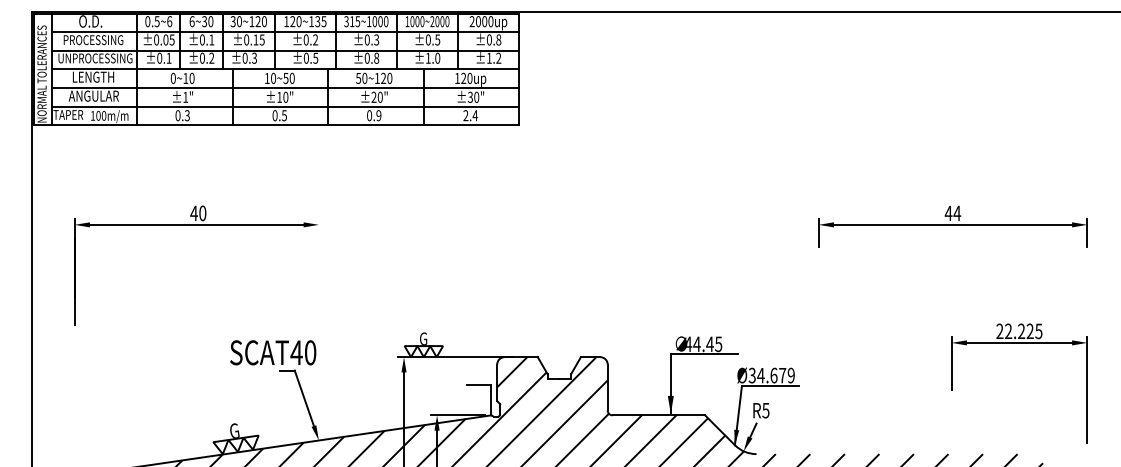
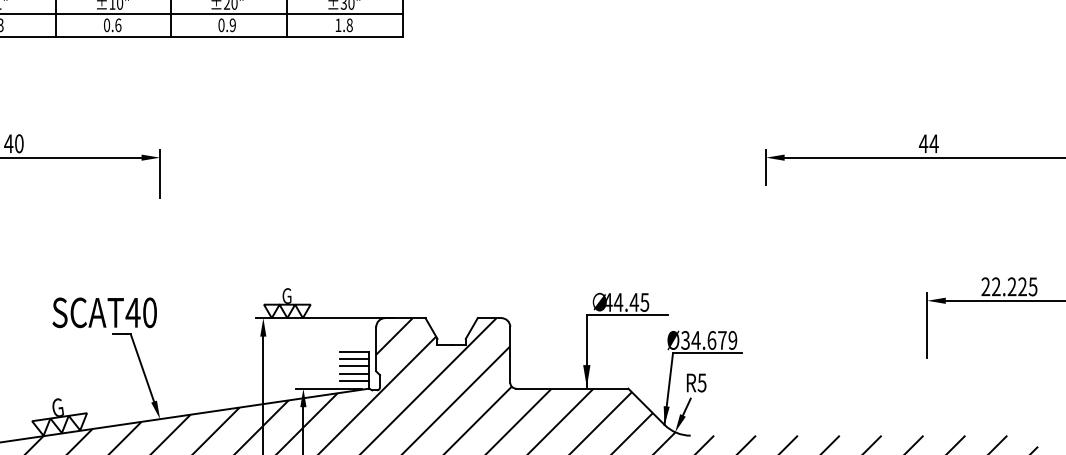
text: (284, 115) -> (118, 25), 0.5 -> 0.6
text: (470, 115) -> (343, 25), 2.4 -> 1.8
line: (318, 238) -> (159, 174), added
line: (478, 390) -> (353, 358), added
line: (478, 397) -> (353, 367), added
line: (478, 403) -> (353, 374), added
line: (478, 409) -> (353, 381), added

